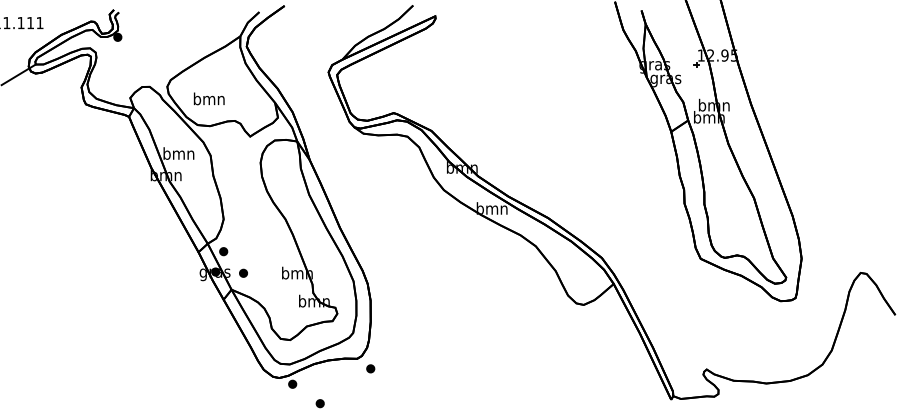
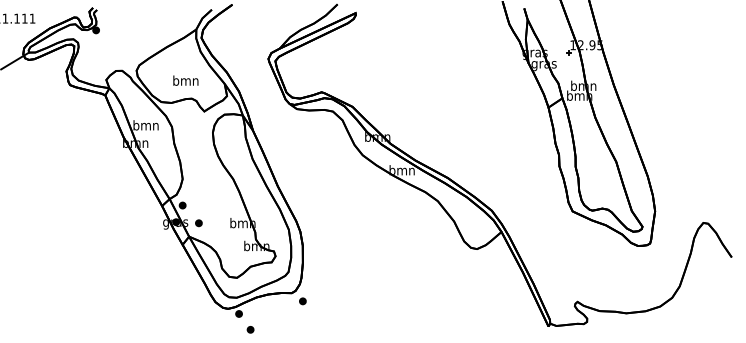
text: (208, 98) -> (185, 80), moved
part: (320, 403) -> (250, 329), moved

